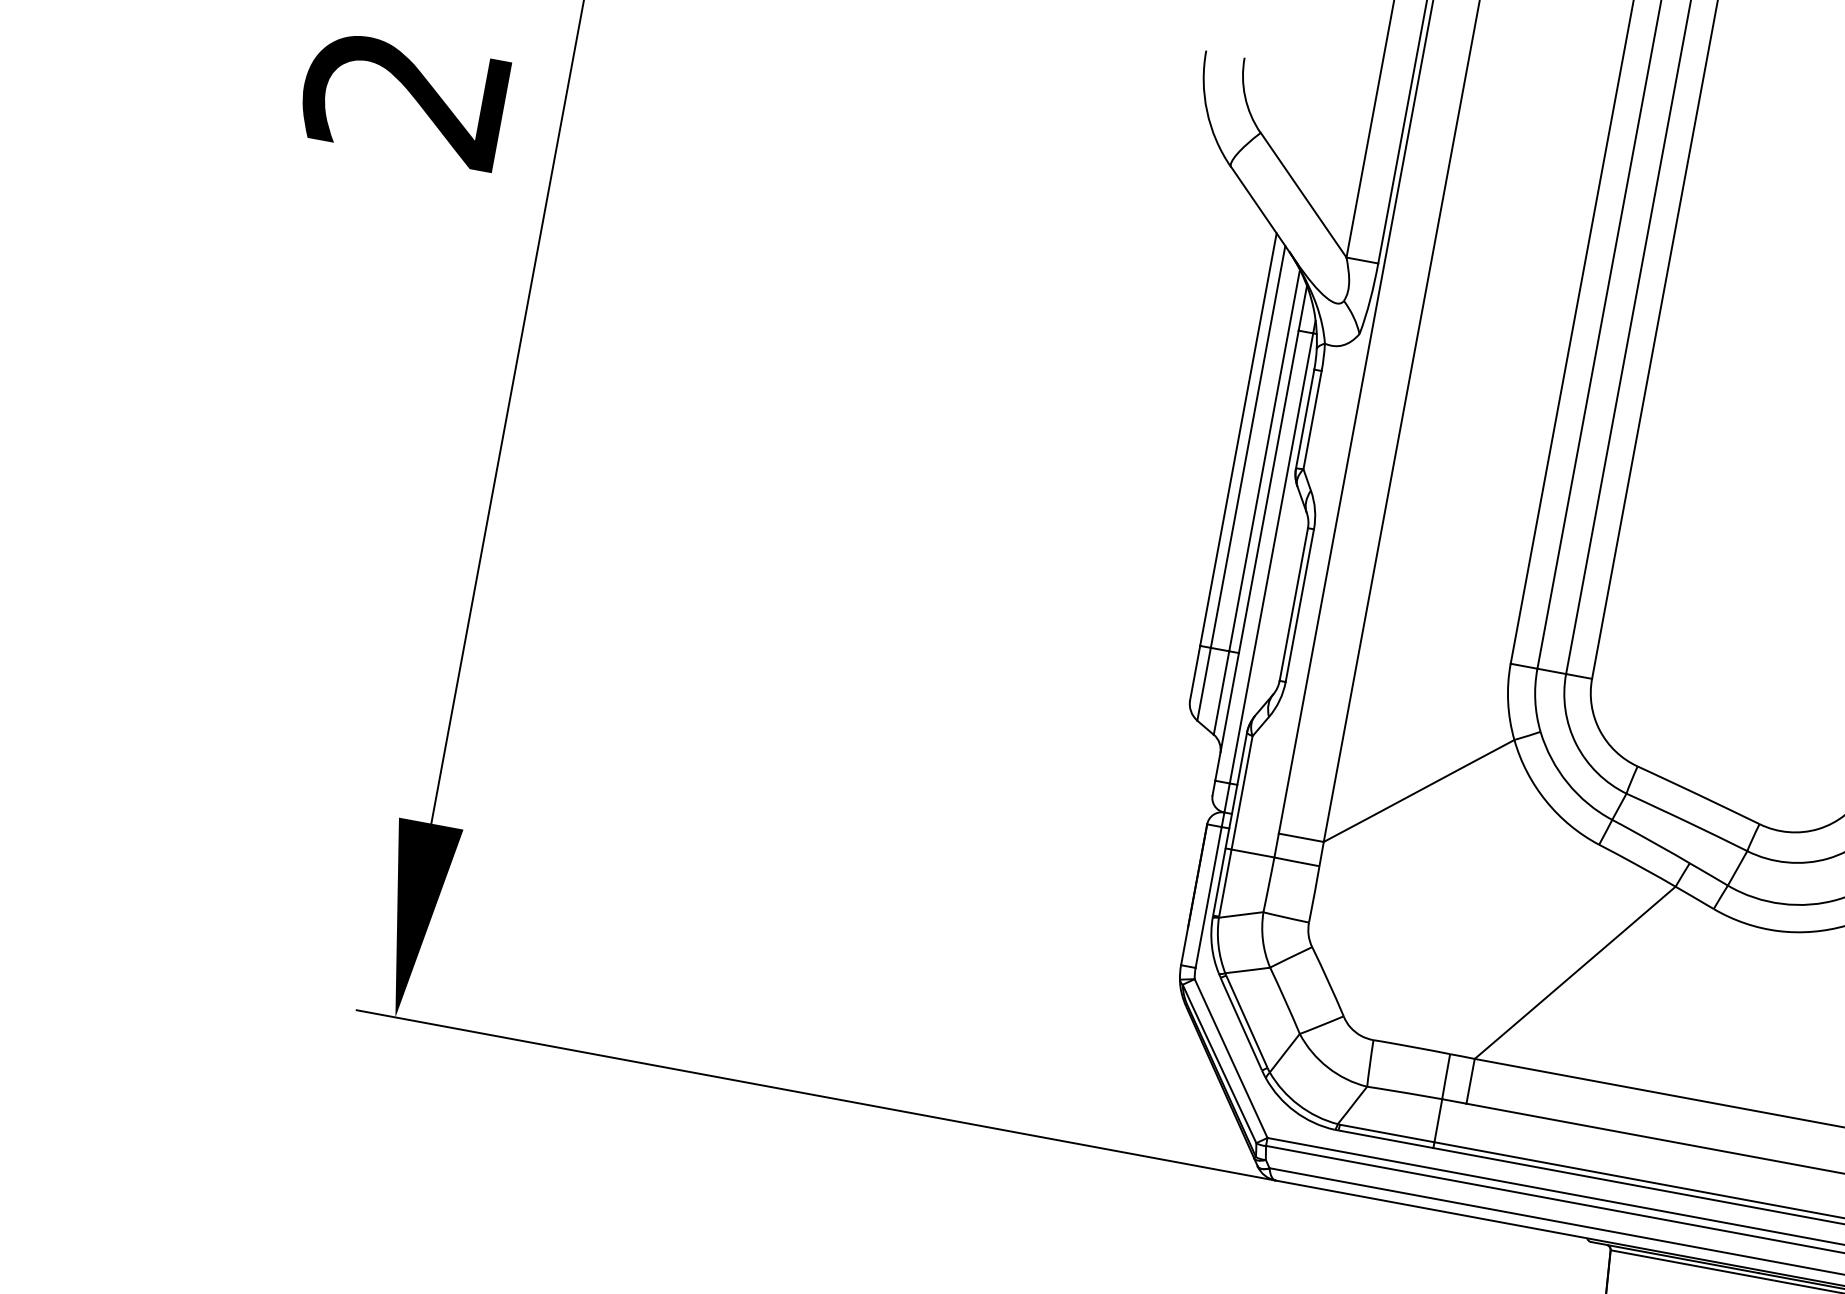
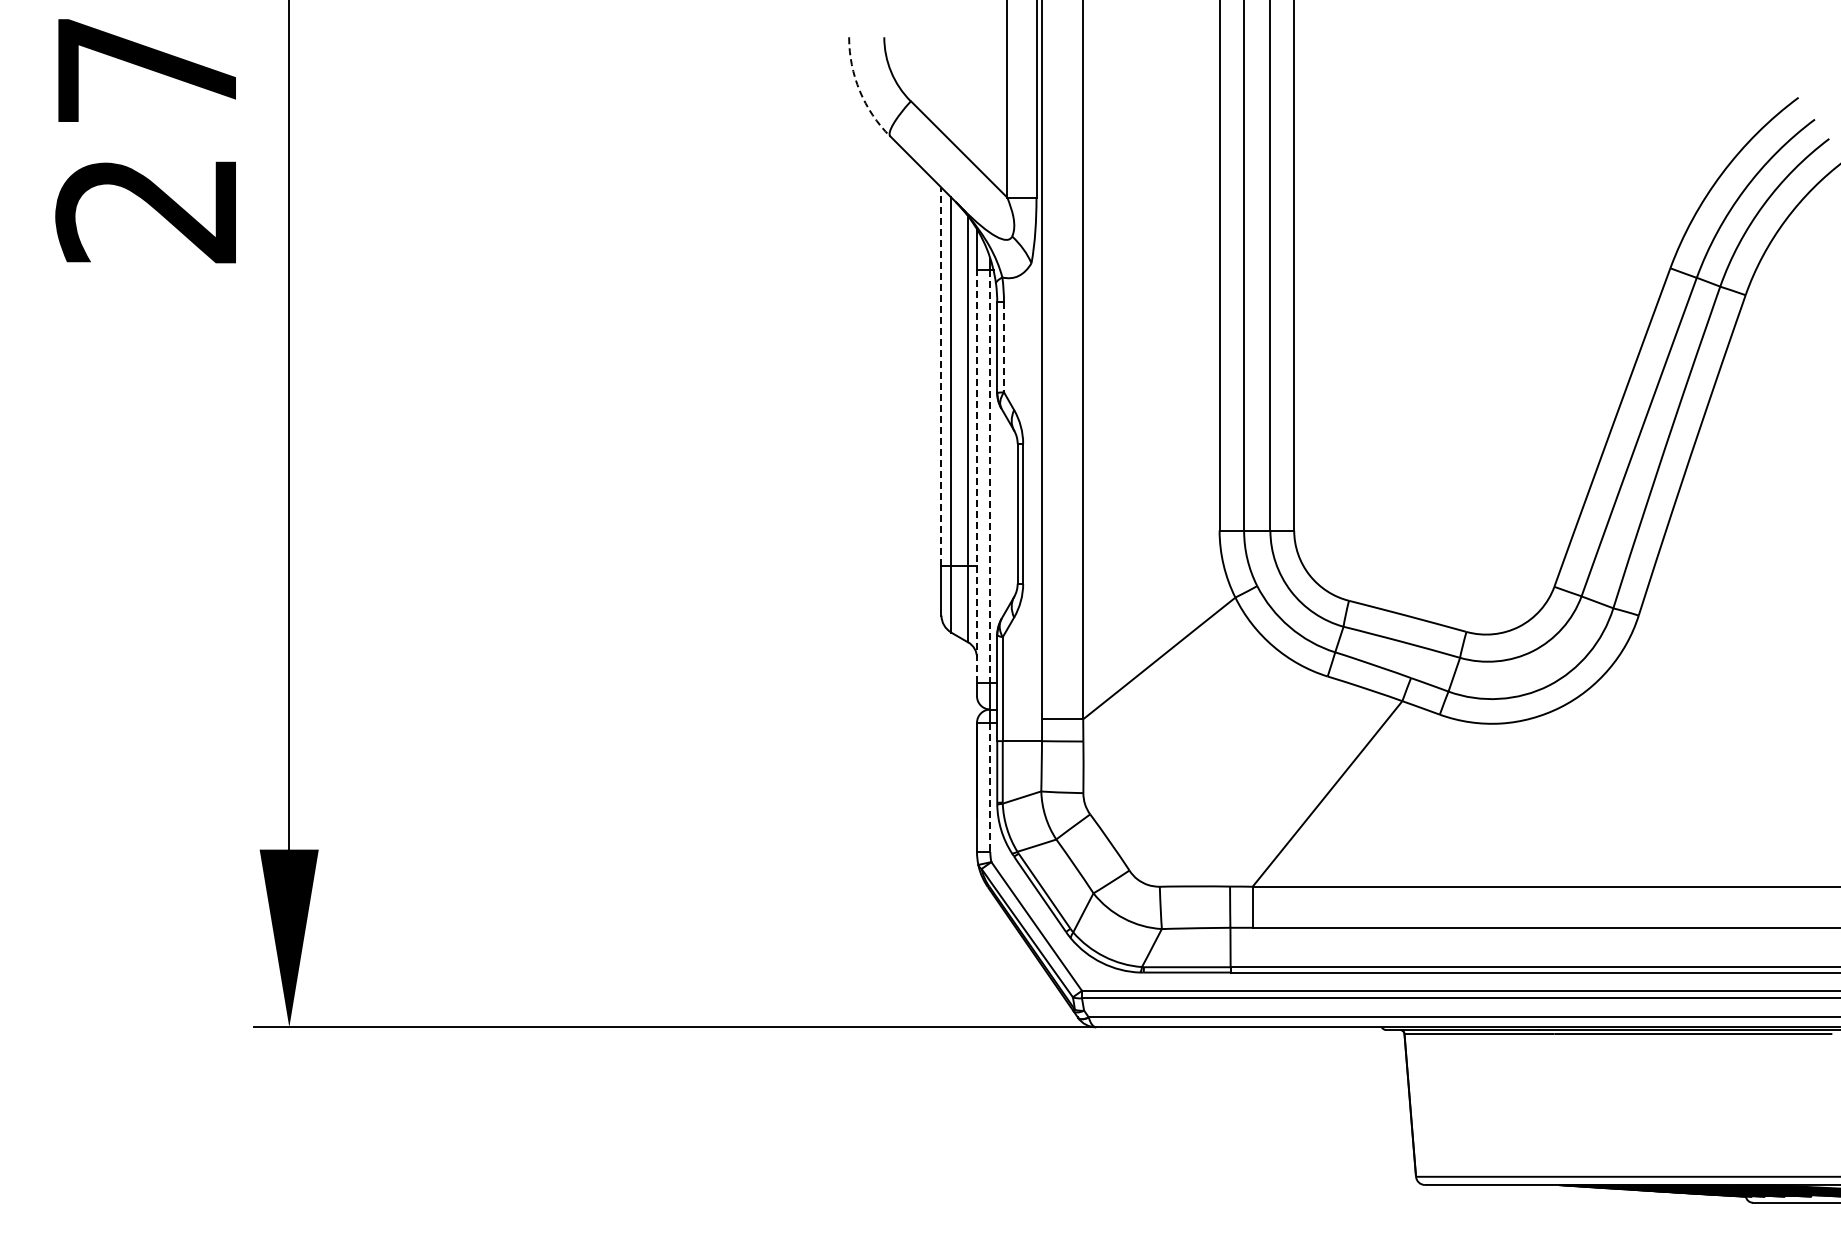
arc: (1206, 110) -> (859, 90), solid -> dashed
line: (1313, 420) -> (1004, 347), solid -> dashed
line: (1238, 439) -> (941, 376), solid -> dashed
line: (1257, 555) -> (977, 476), solid -> dashed
line: (1271, 559) -> (990, 477), solid -> dashed
line: (1208, 897) -> (990, 787), solid -> dashed

